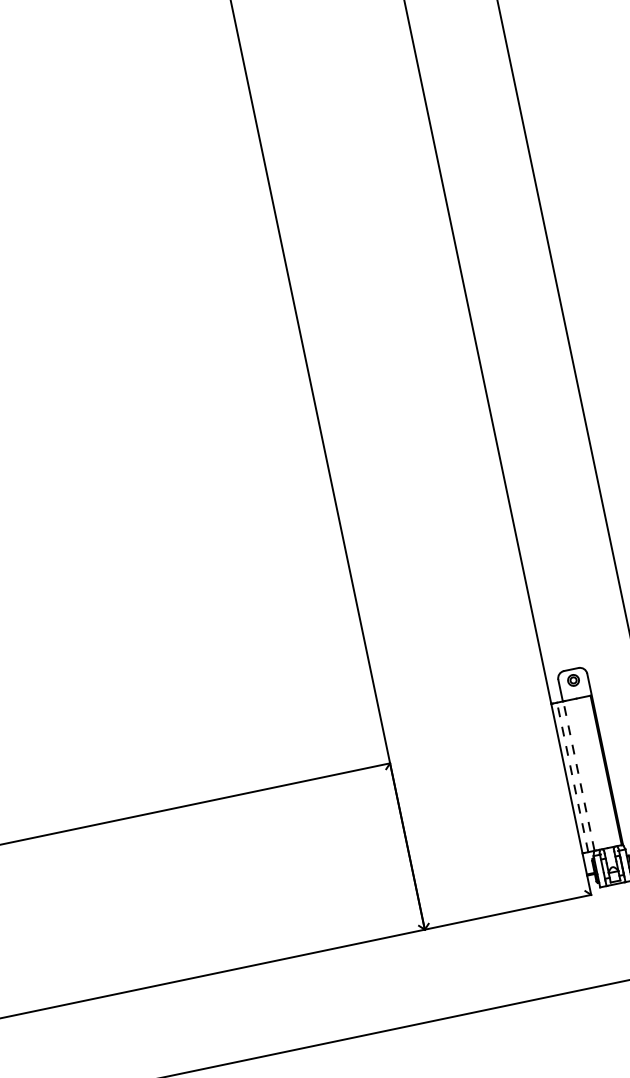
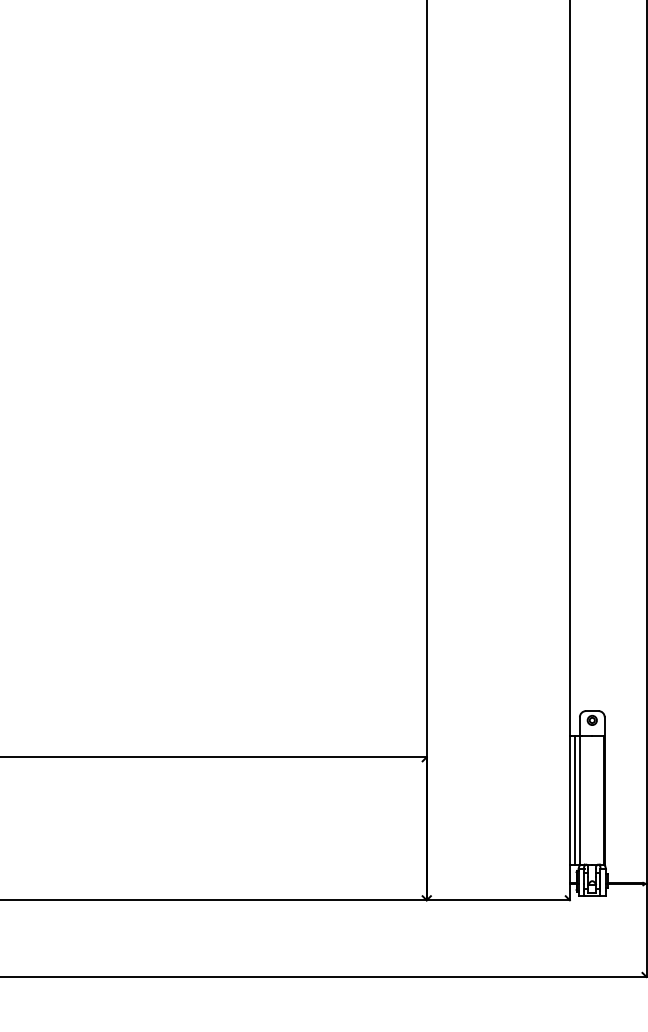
line: (579, 775) -> (580, 799), dashed -> solid
line: (572, 776) -> (574, 799), dashed -> solid

